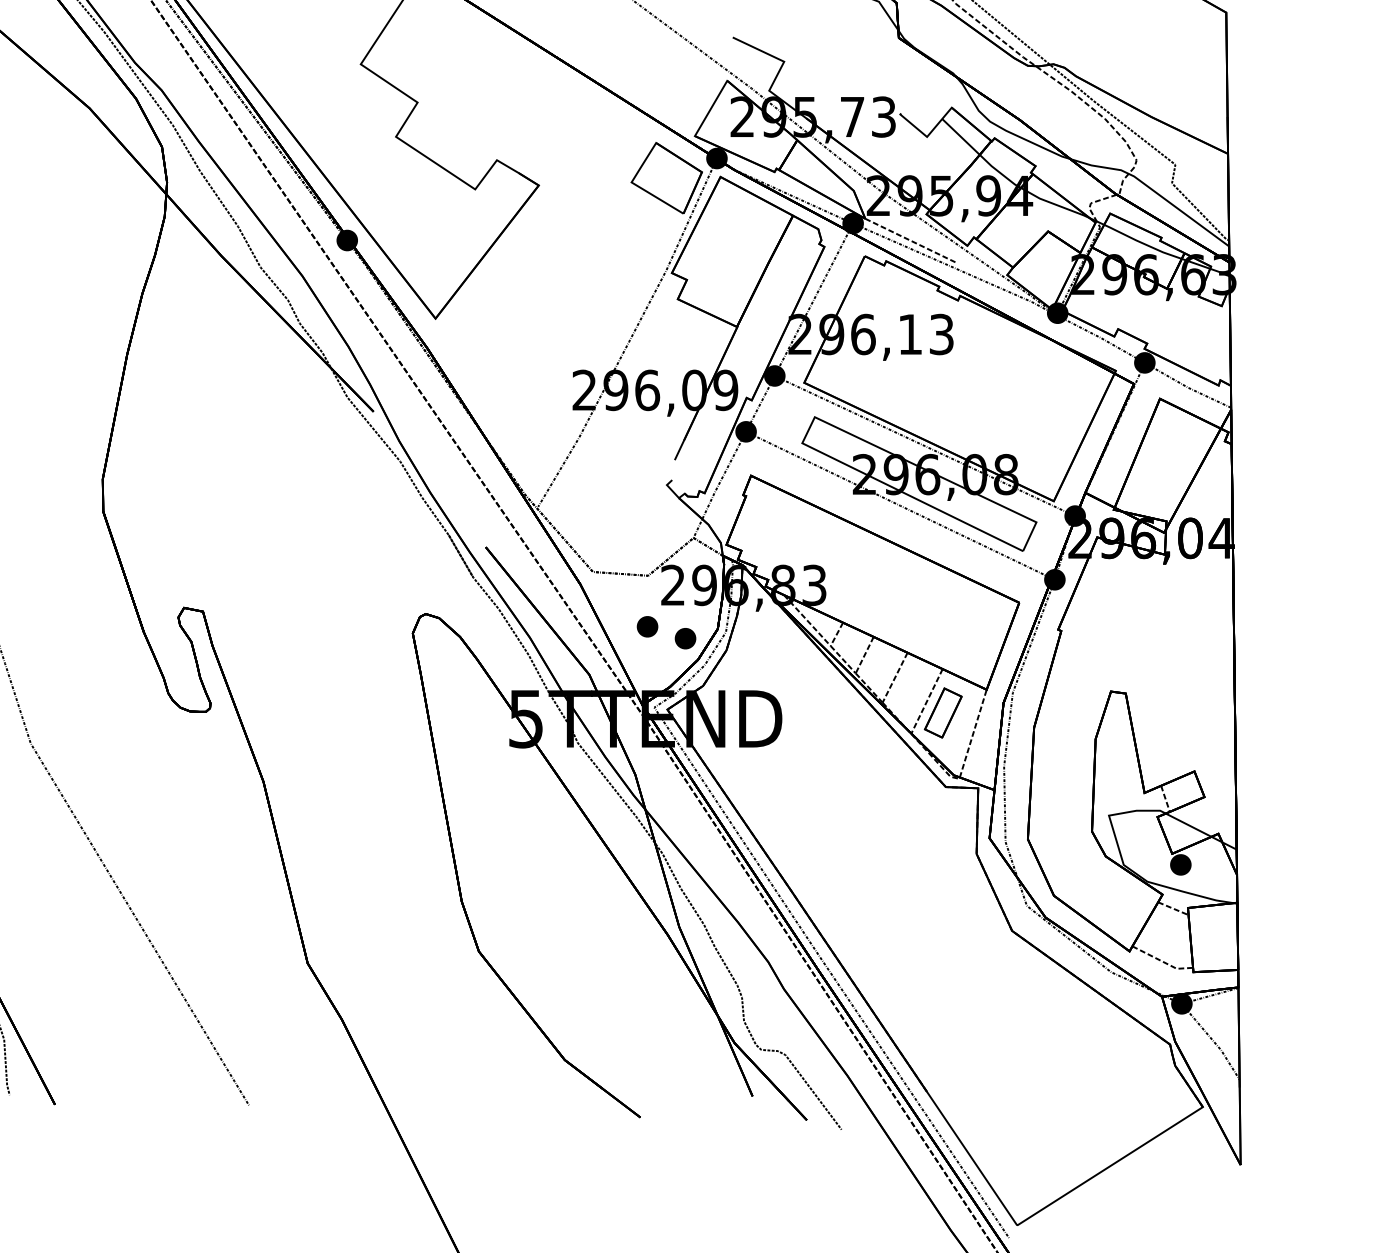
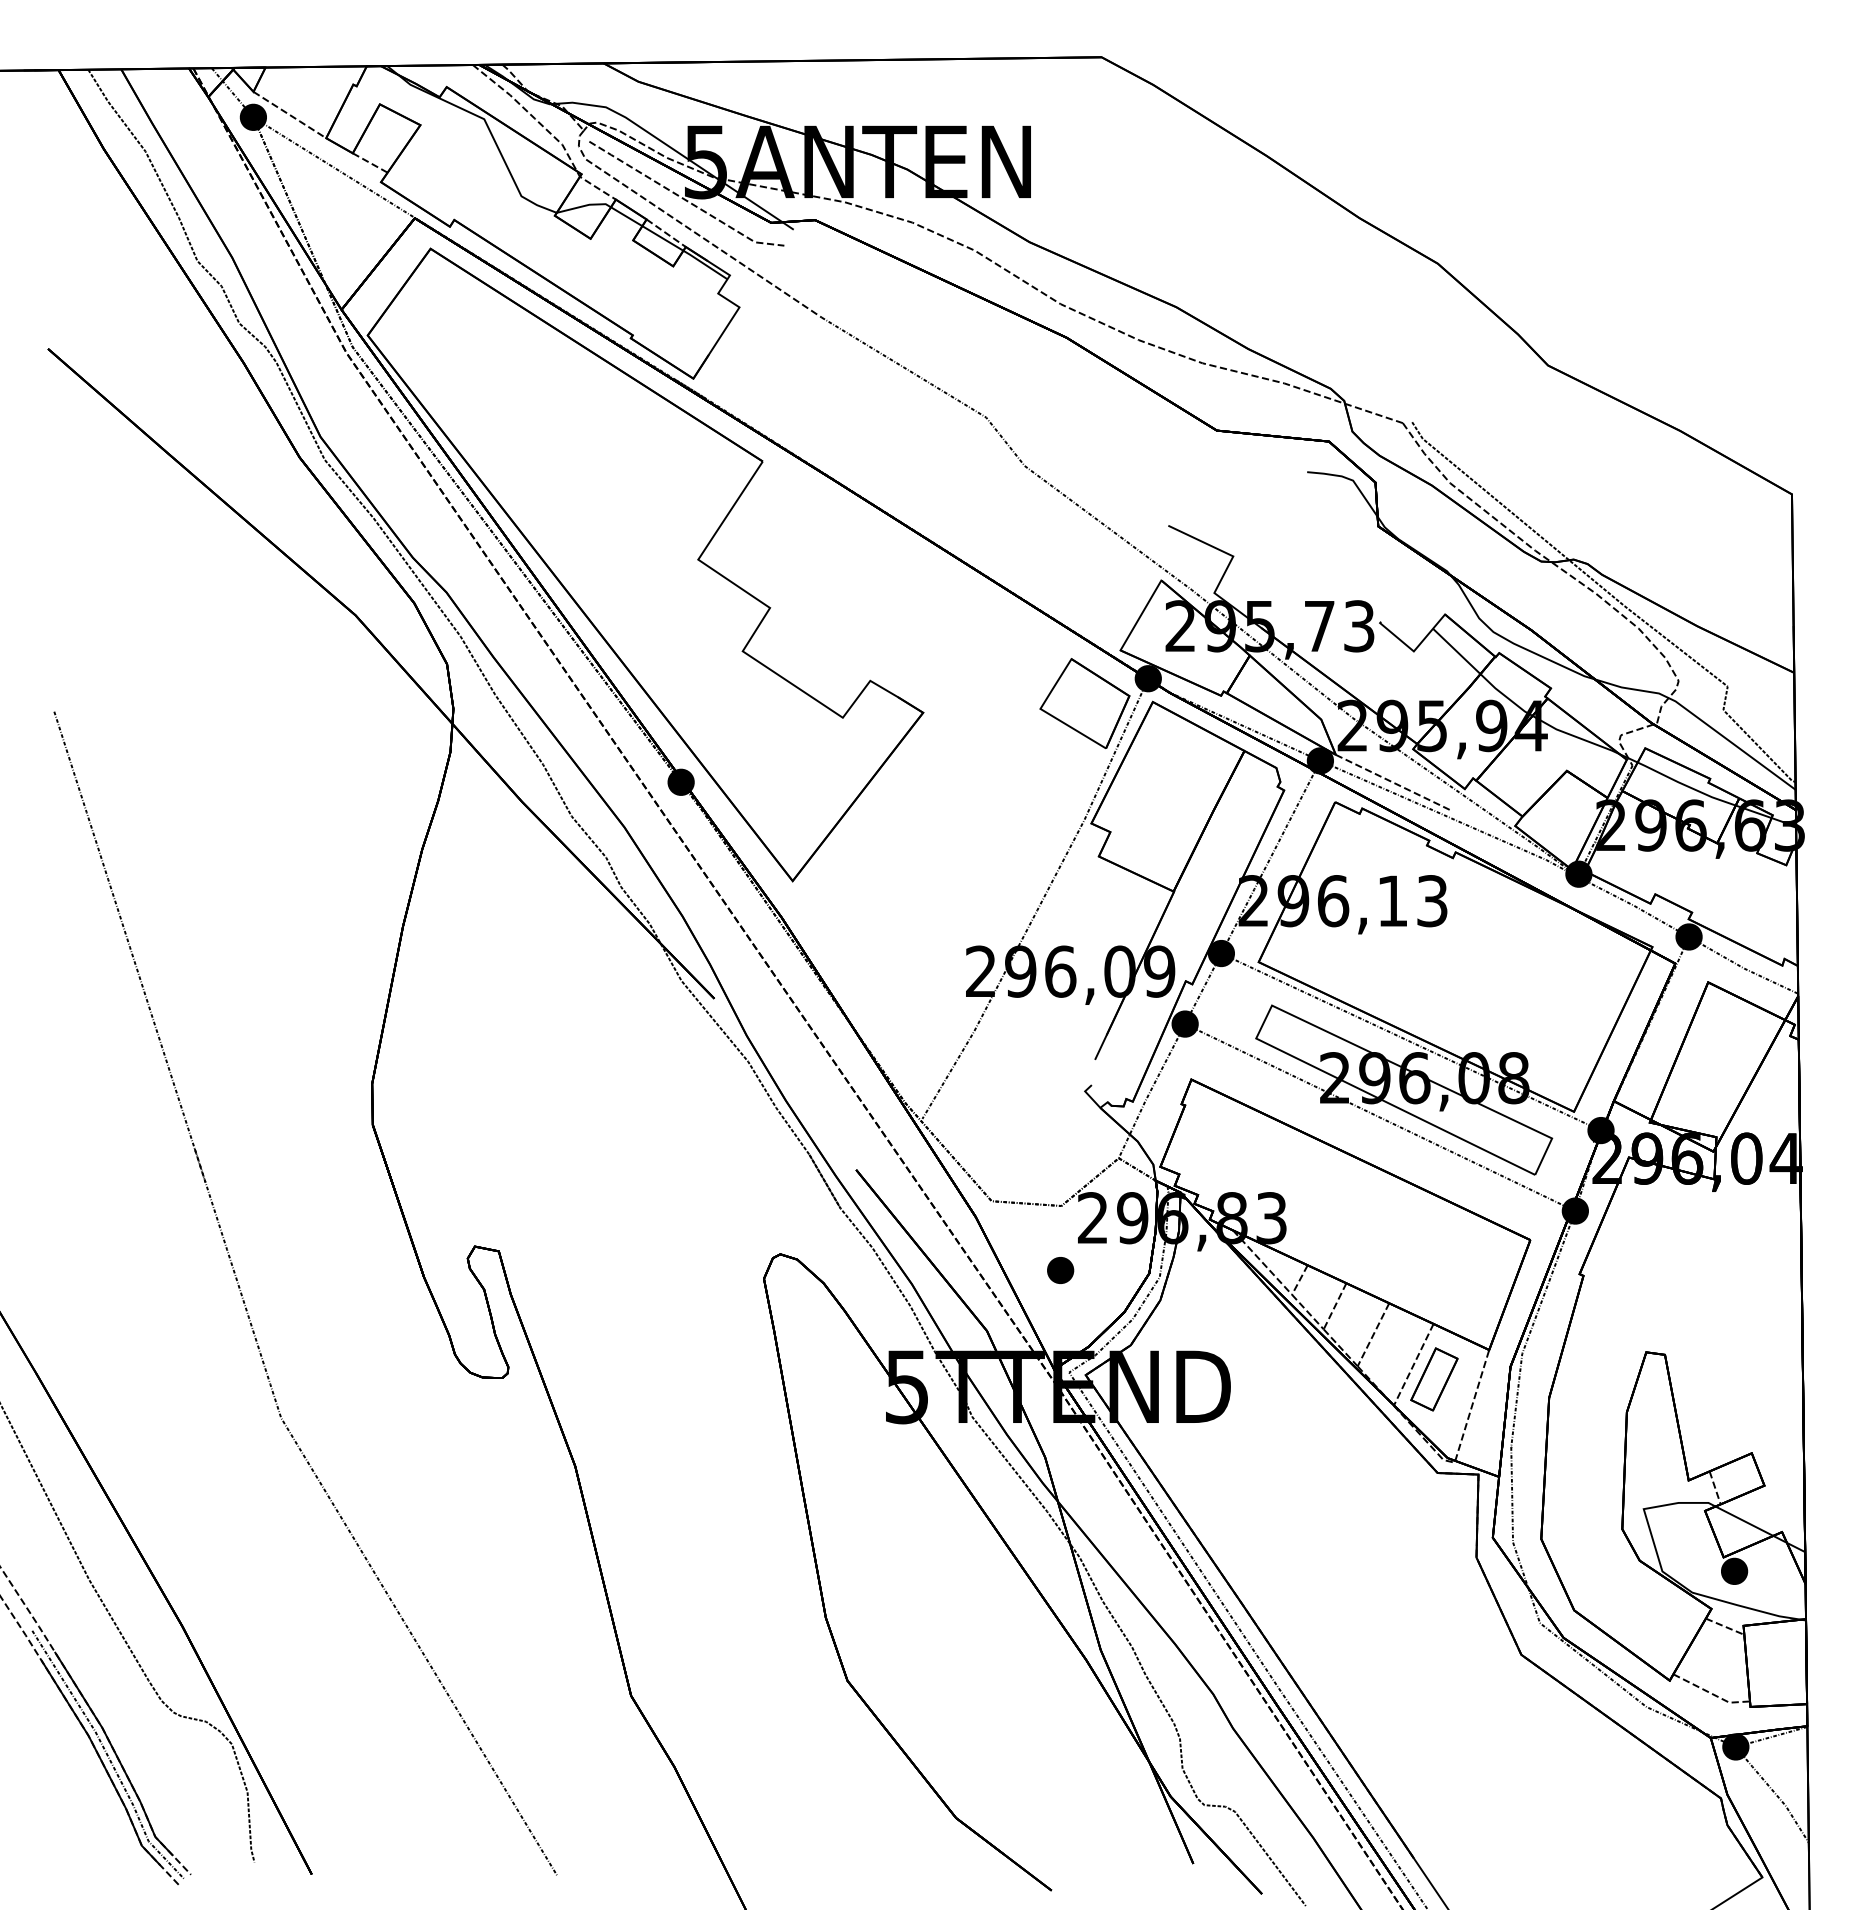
part: (685, 638) -> (1108, 1285), removed

